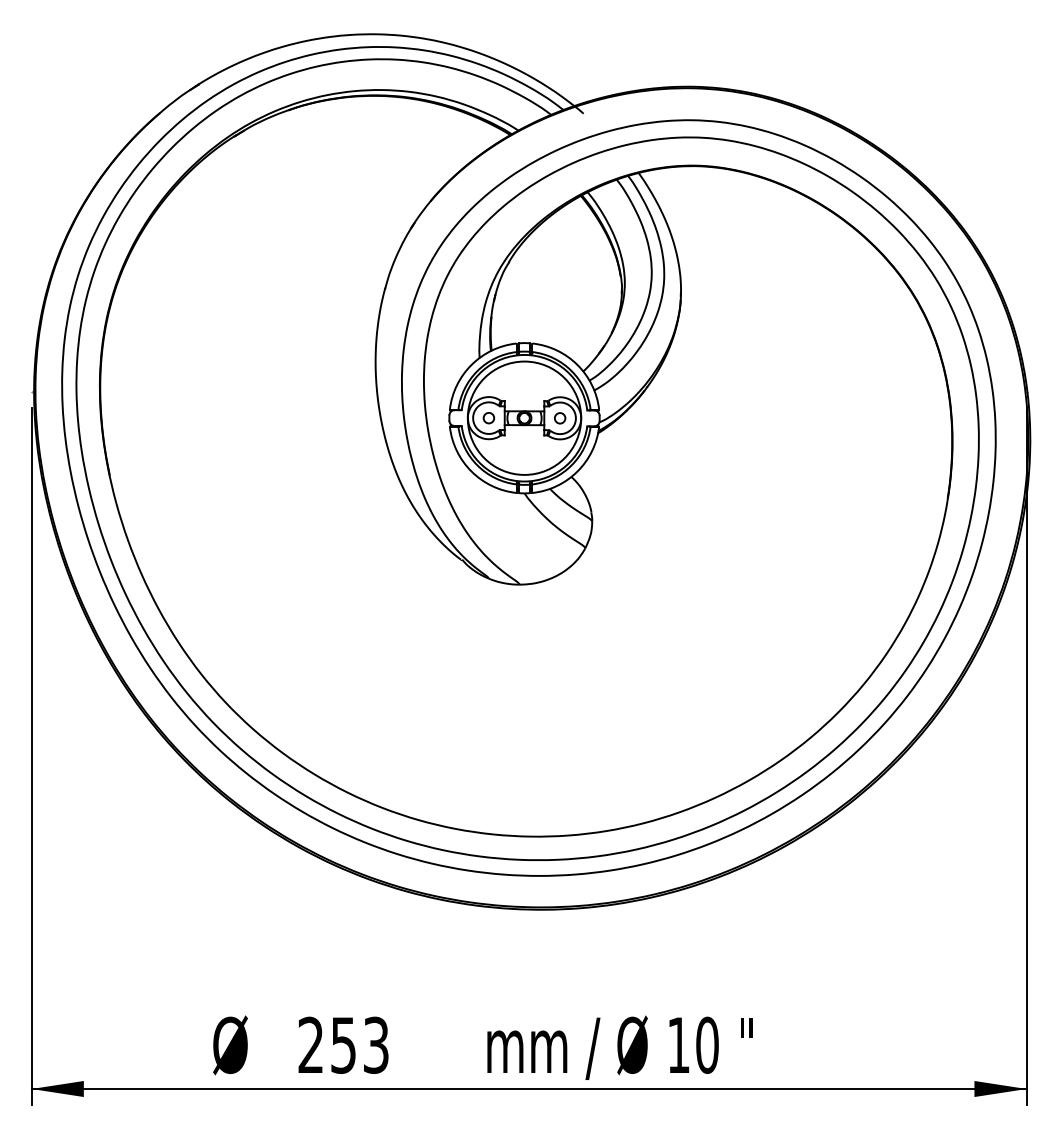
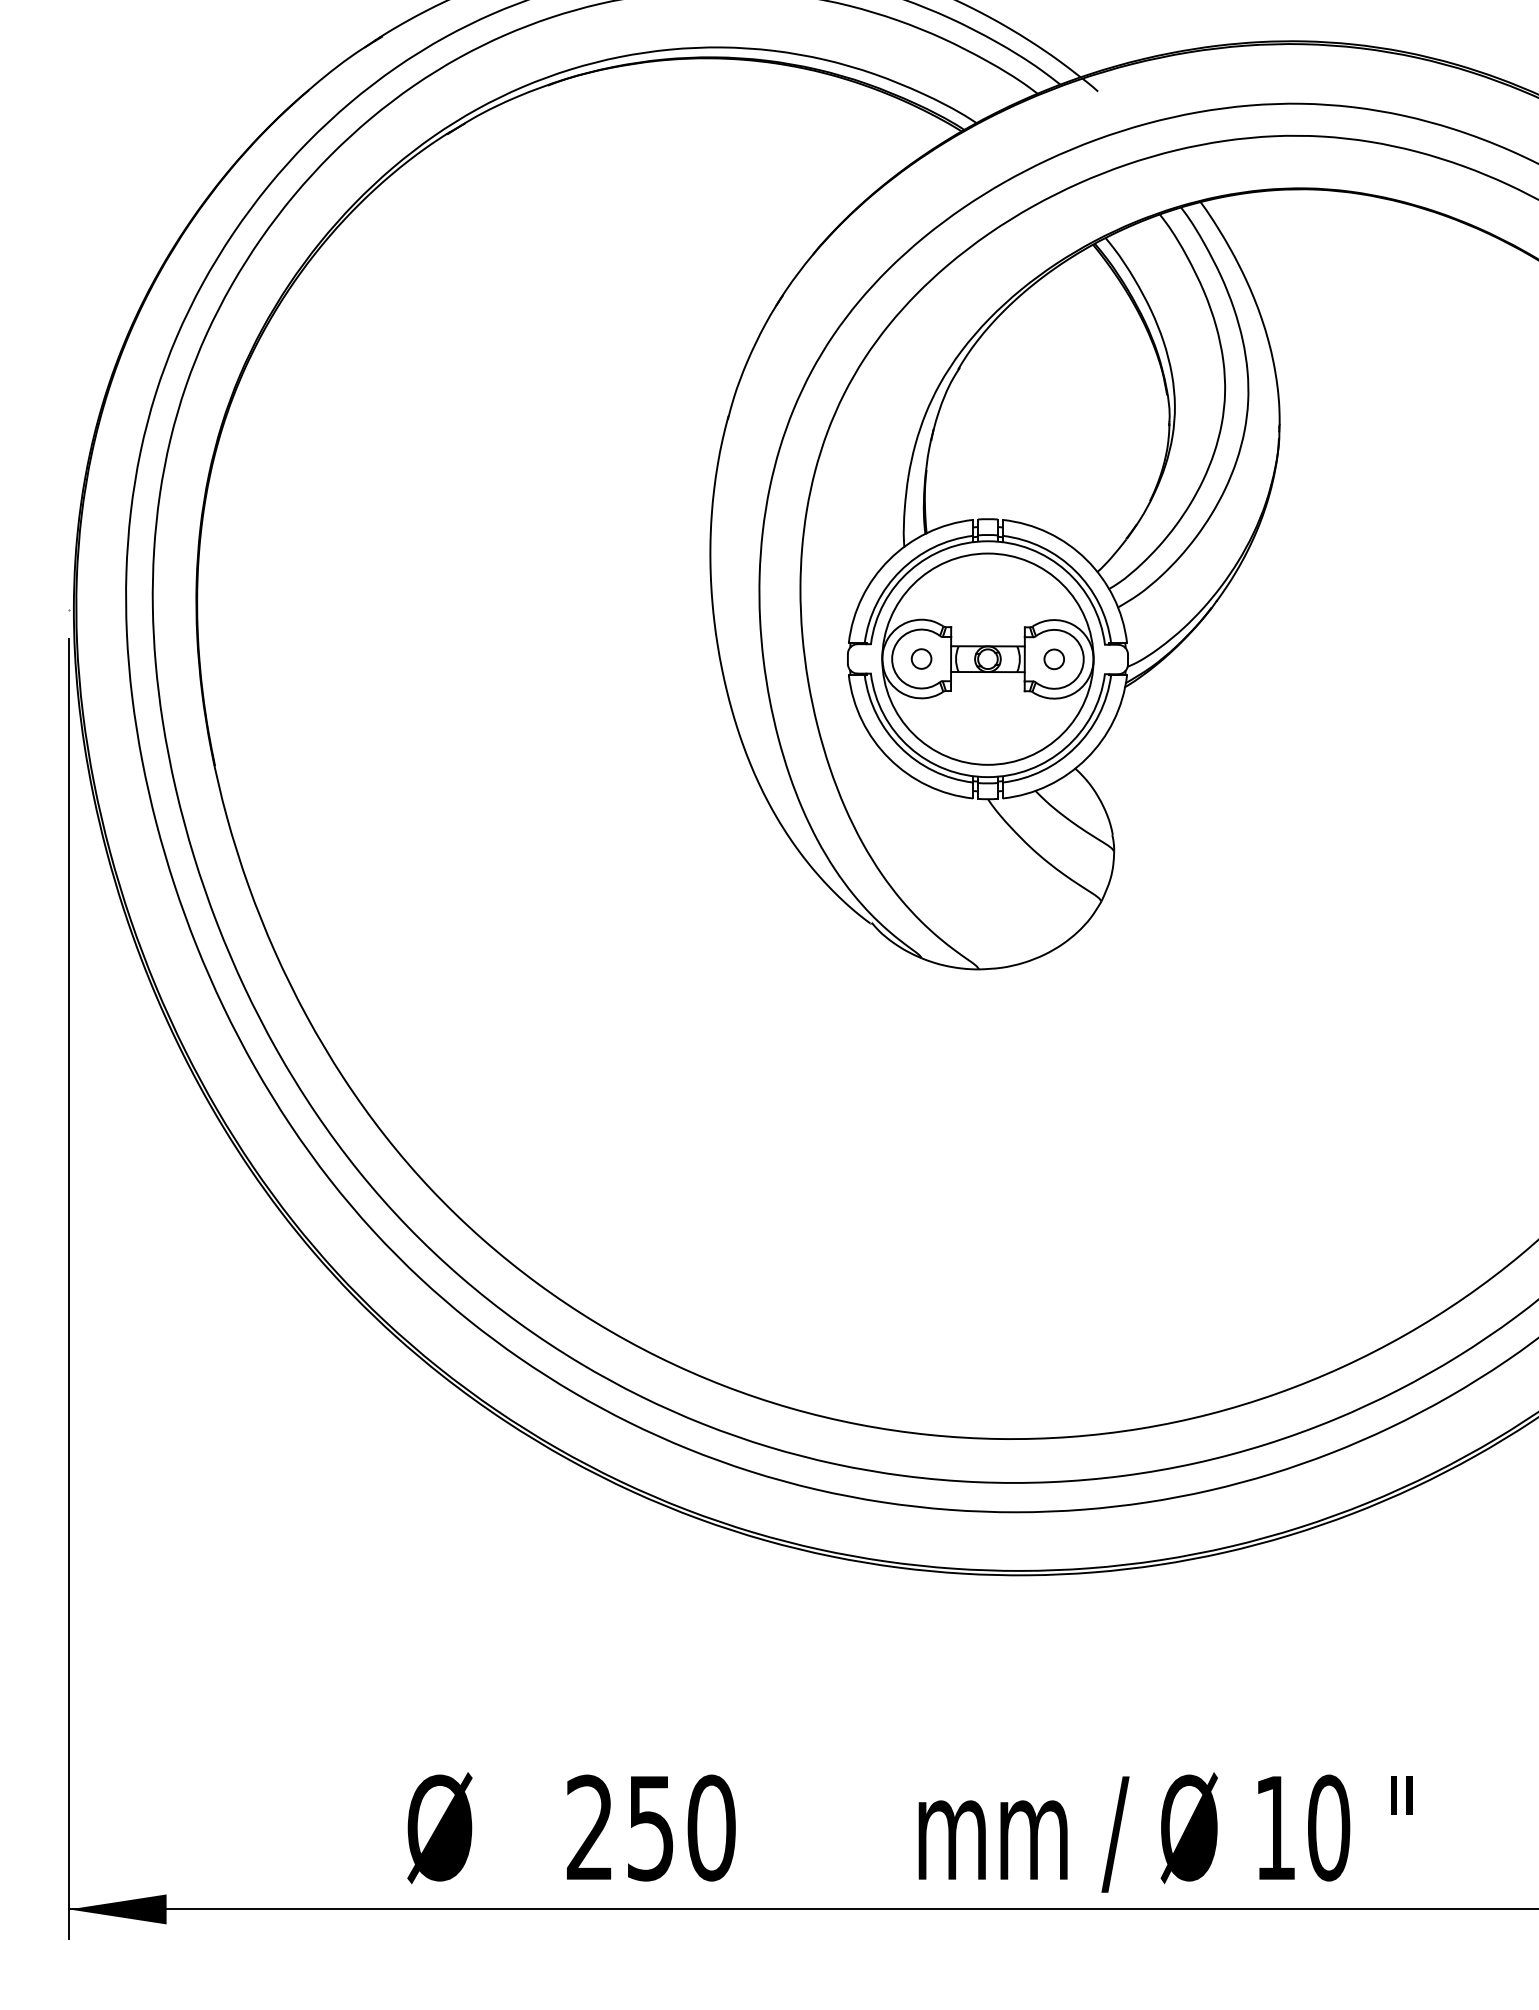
text: (376, 1044) -> (712, 1826), 253 -> 250

